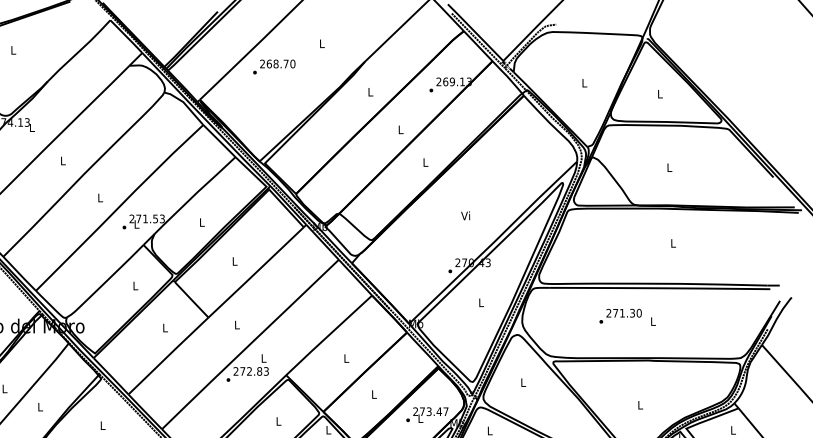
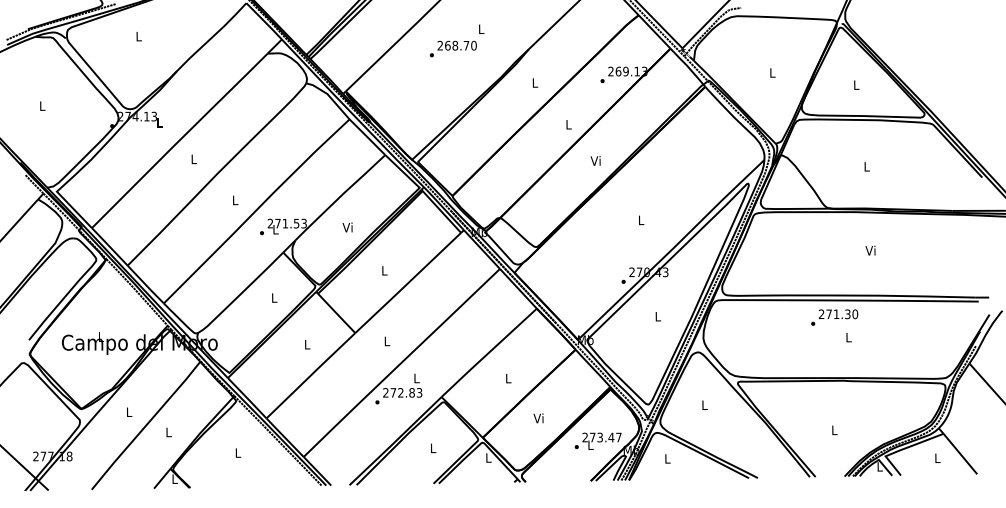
text: (273, 66) -> (452, 48), moved
text: (424, 162) -> (595, 160), L -> Vi
text: (465, 216) -> (640, 220), Vi -> L
text: (201, 222) -> (347, 227), L -> Vi
text: (672, 243) -> (870, 250), L -> Vi
text: (620, 316) -> (834, 317), moved
text: (373, 394) -> (538, 418), L -> Vi

